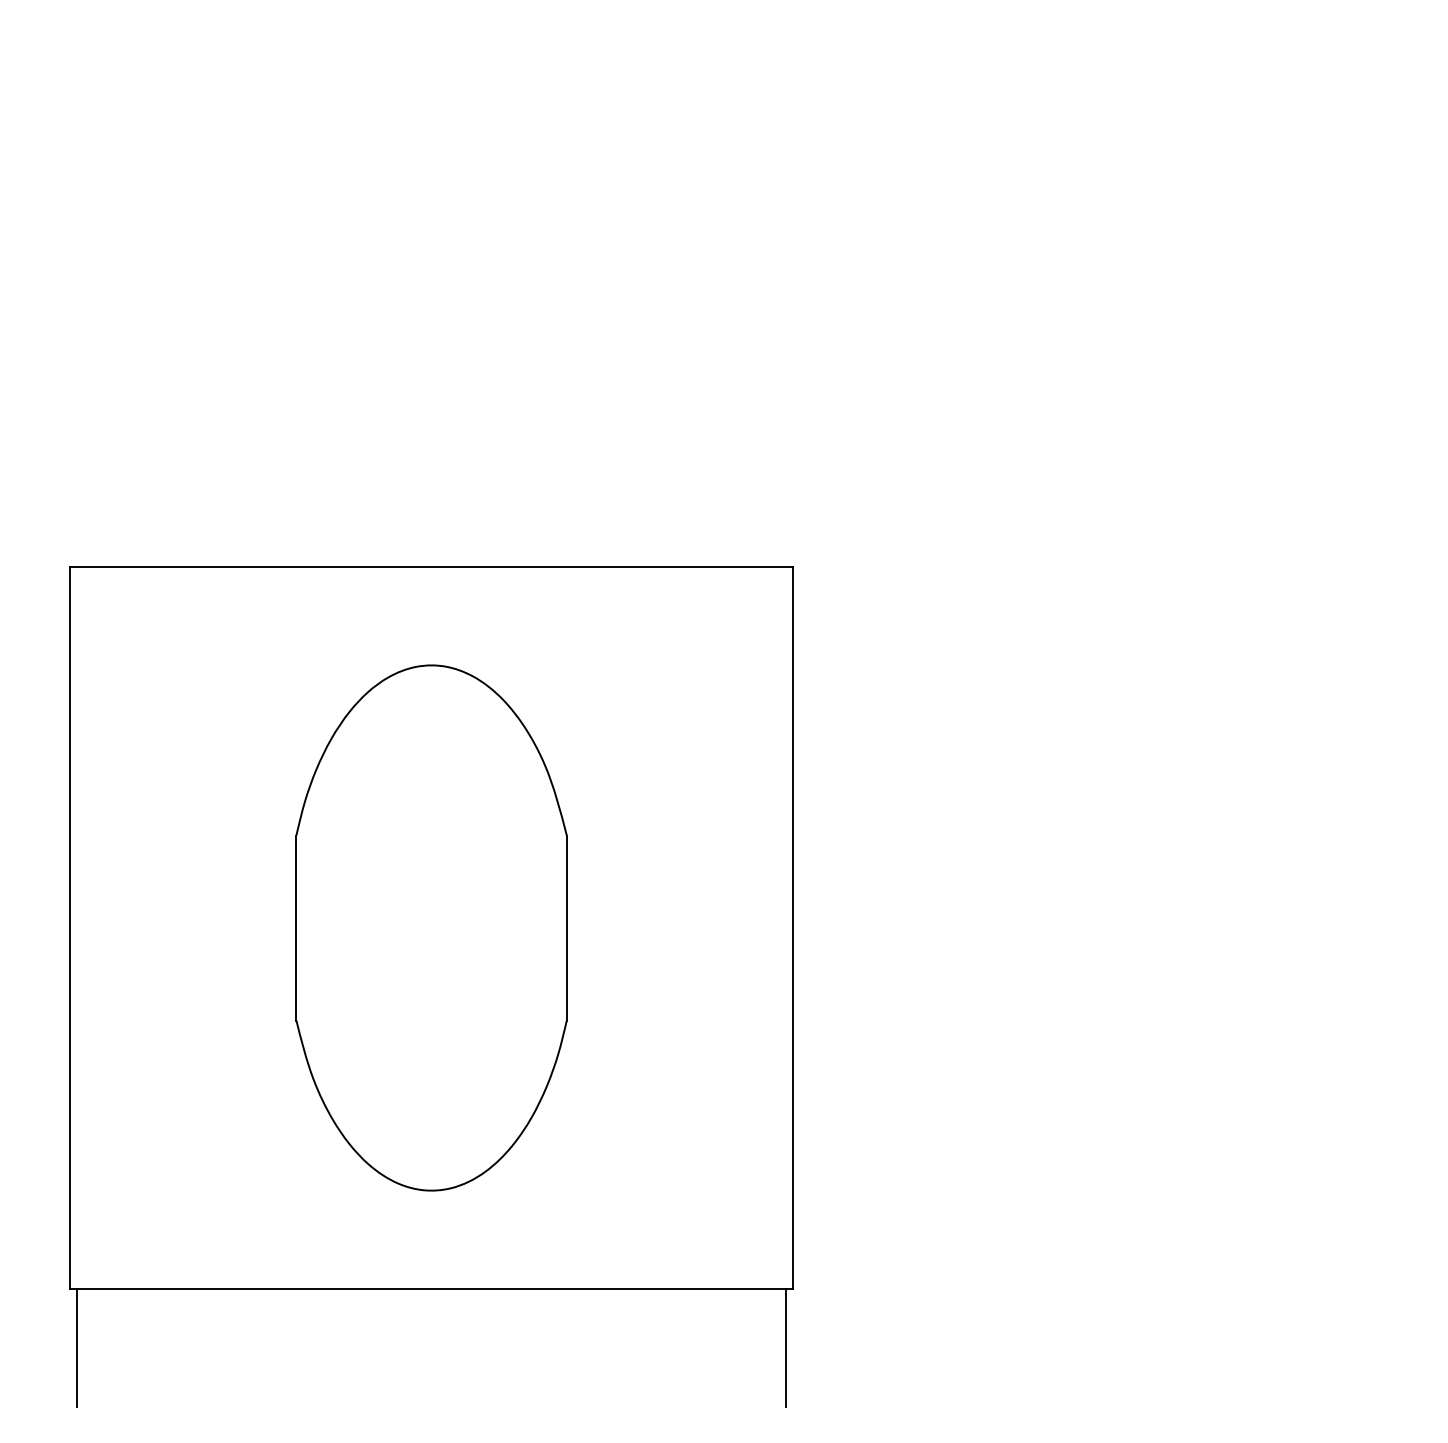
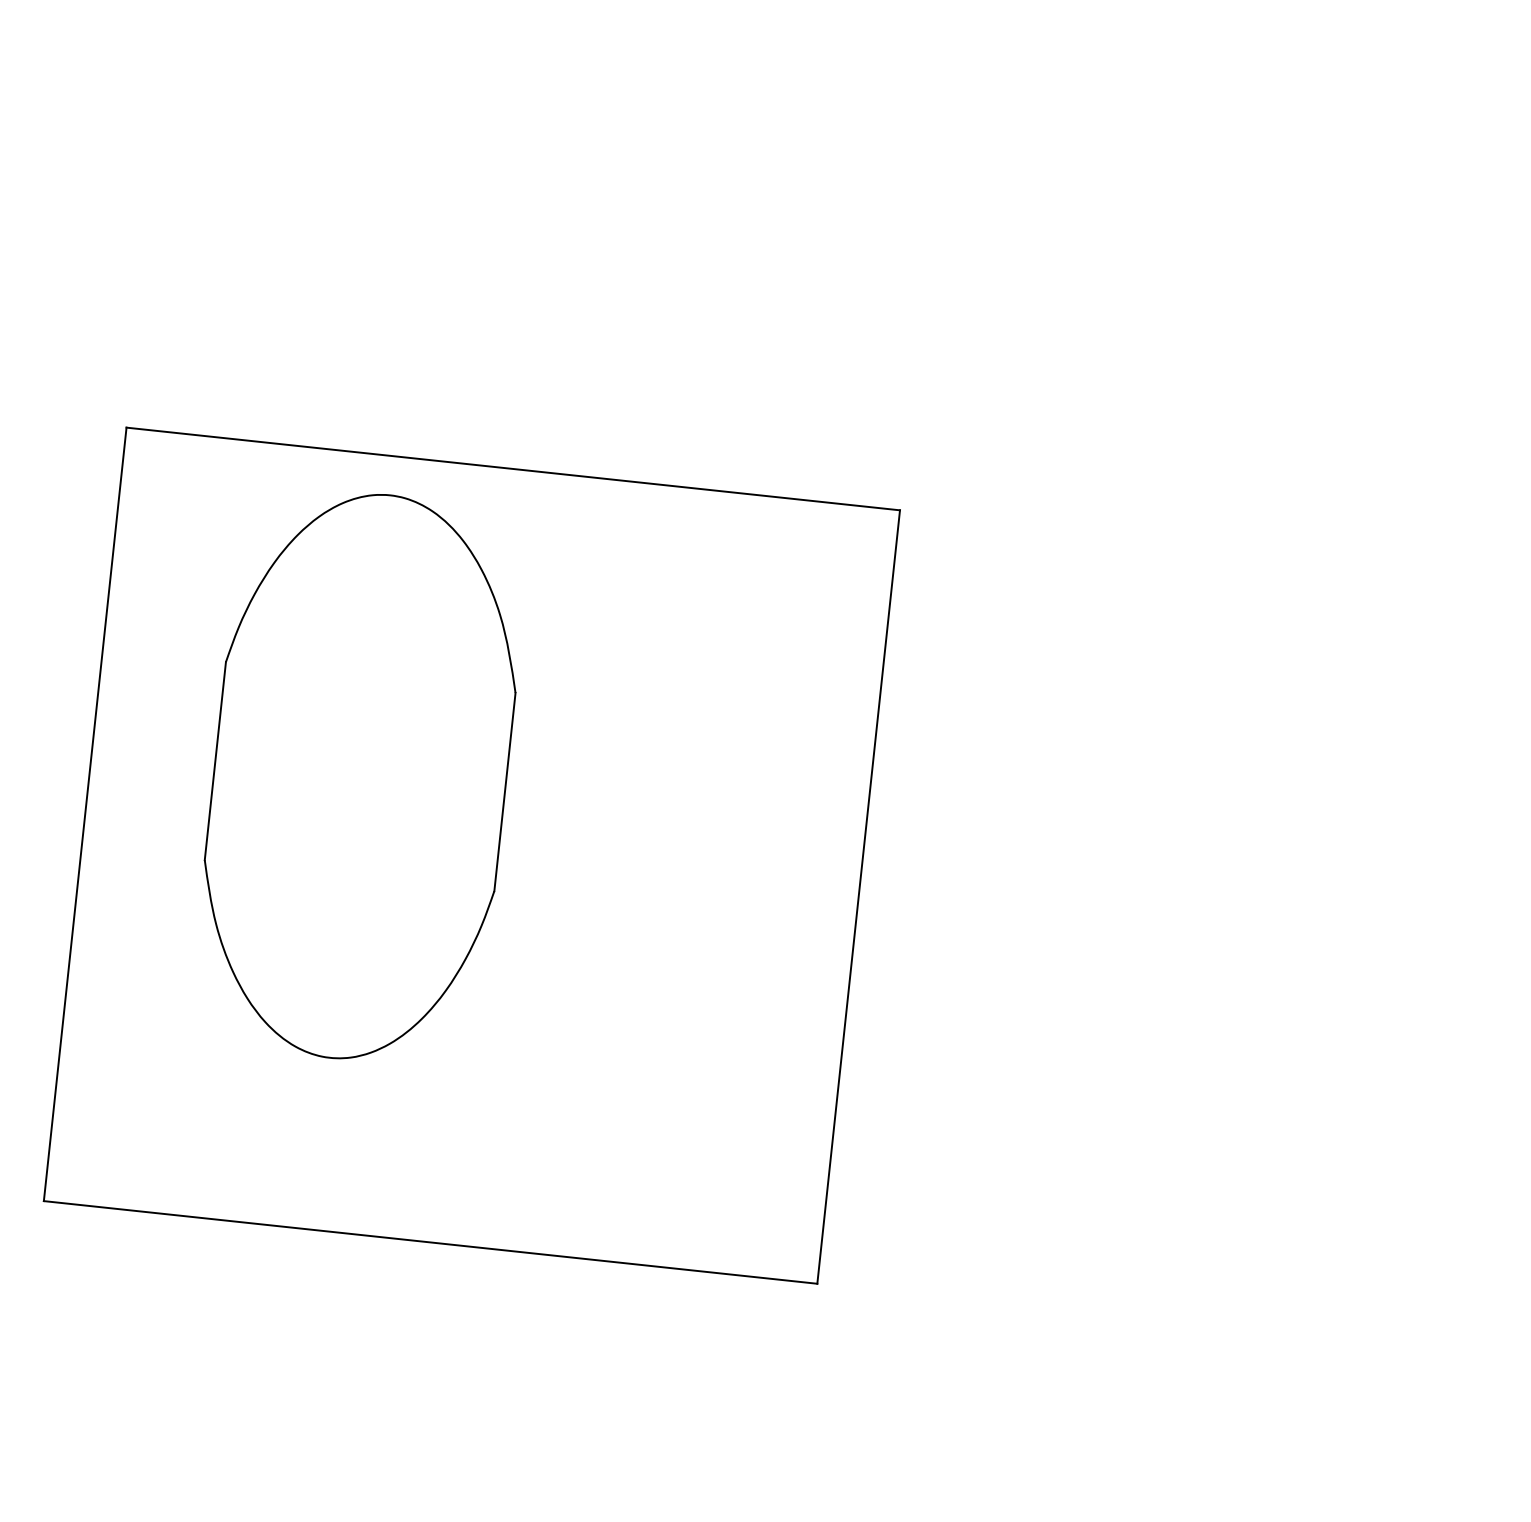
part: (431, 927) -> (360, 776), moved
line: (77, 1348) -> (44, 1265), removed
line: (786, 1348) -> (803, 1346), removed

